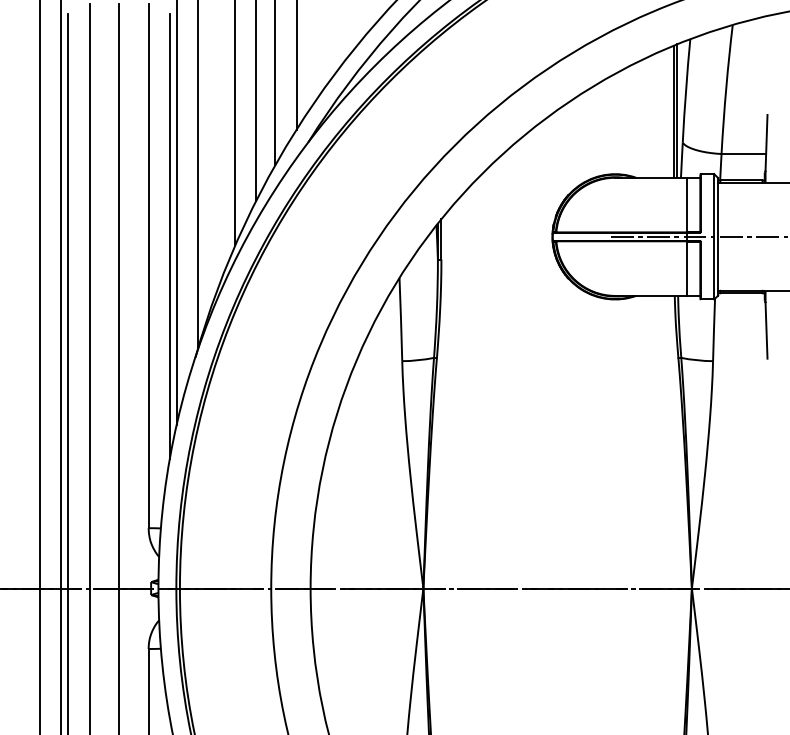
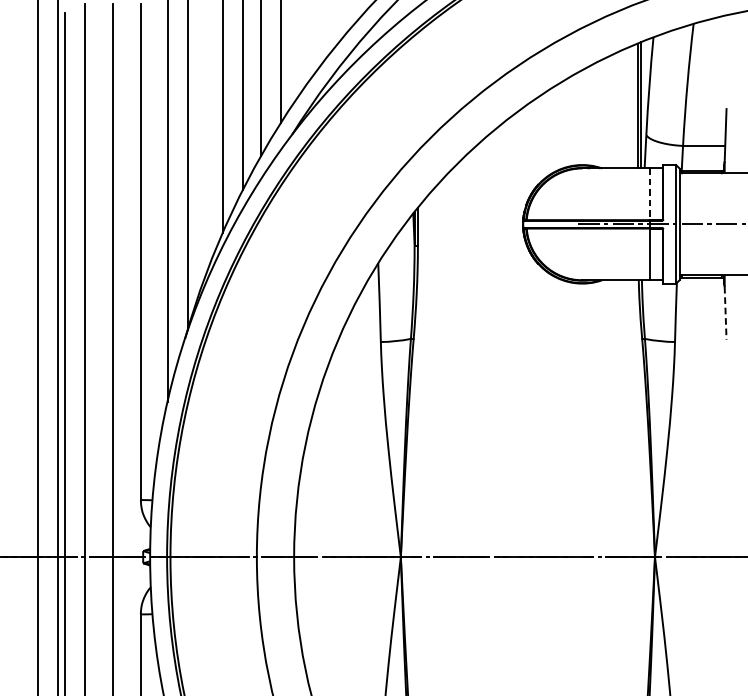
line: (686, 205) -> (649, 194), solid -> dashed
line: (169, 236) -> (160, 224), removed
line: (766, 330) -> (725, 312), solid -> dashed

